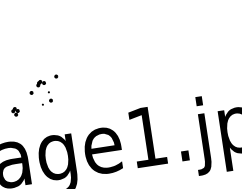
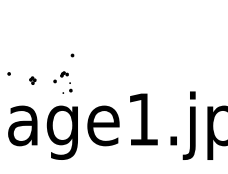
part: (40, 92) -> (62, 82), moved

